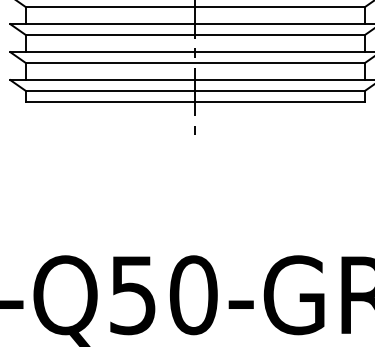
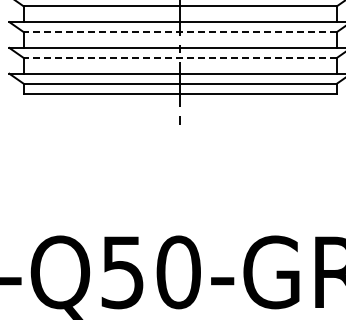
line: (195, 35) -> (180, 32), solid -> dashed
line: (195, 62) -> (180, 57), solid -> dashed

